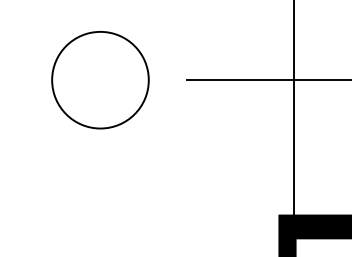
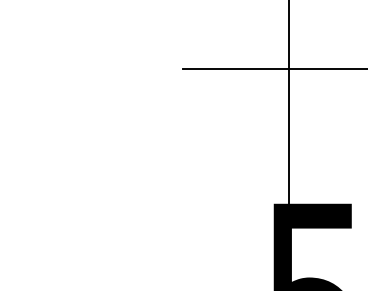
circle: (100, 80) -> (95, 69), removed

